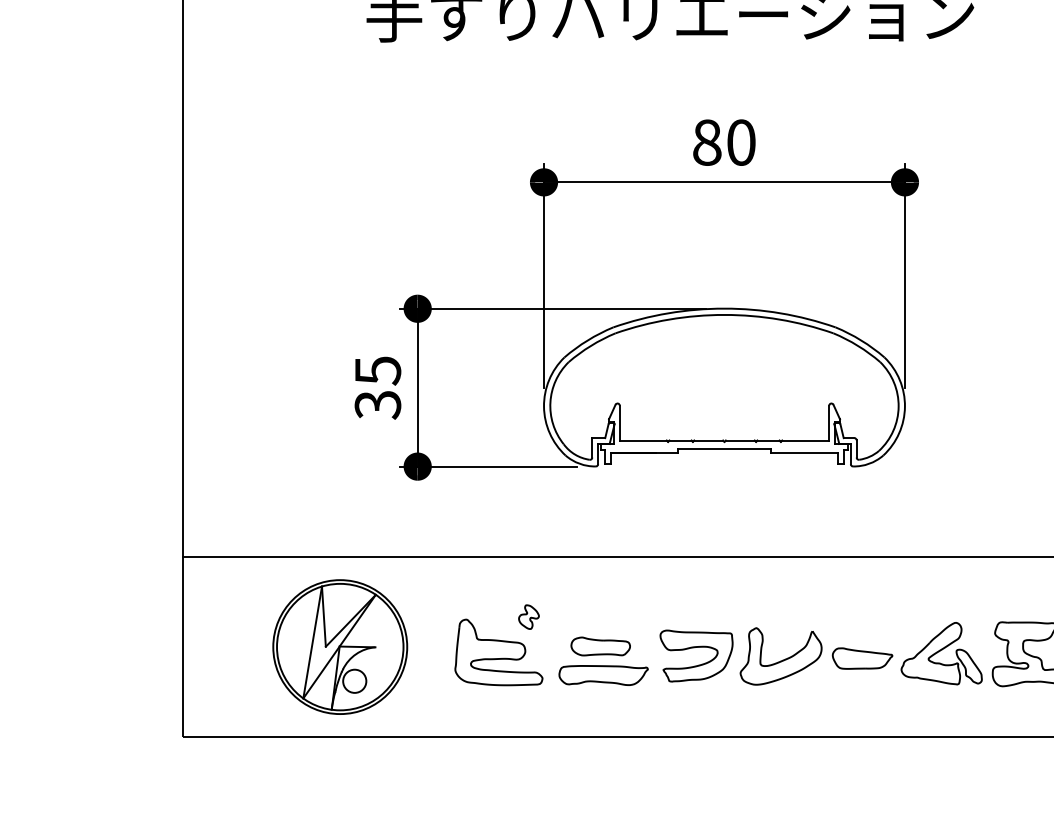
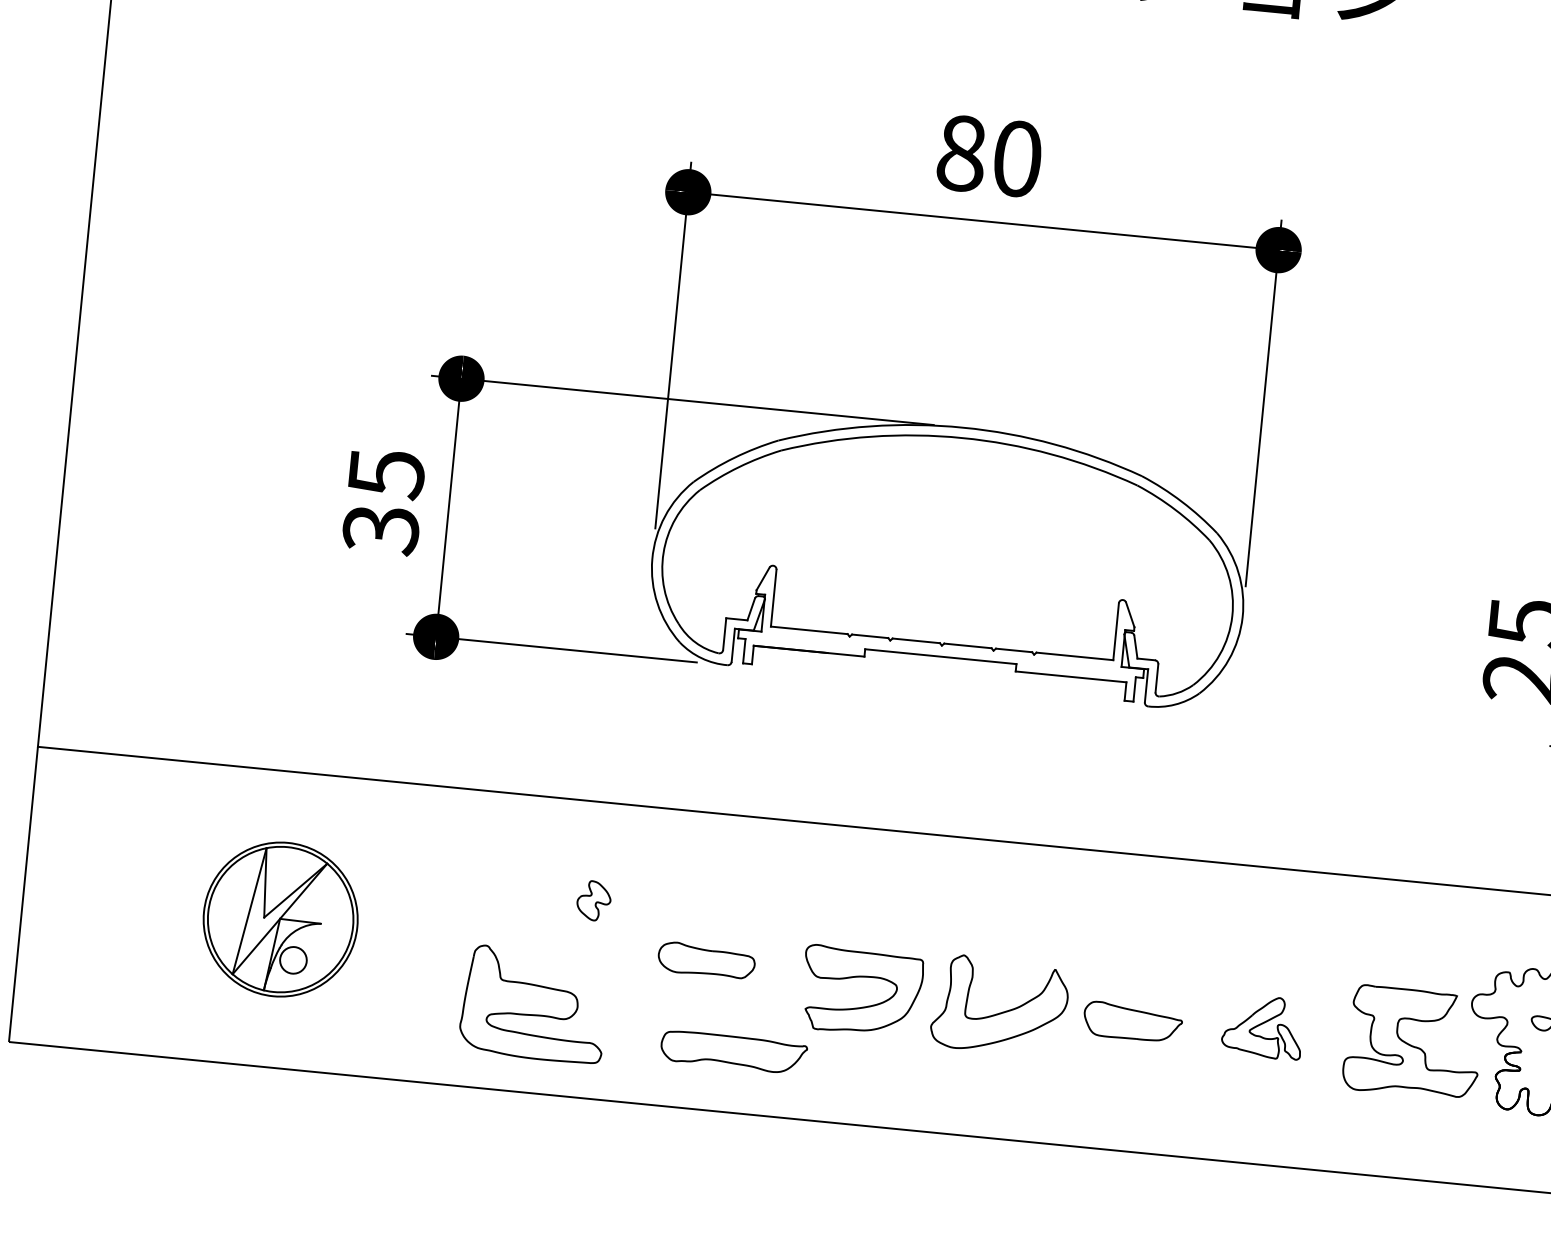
part: (340, 646) -> (281, 918), size x0.7
part: (941, 653) -> (1262, 1026), size x0.6
curve: (498, 658) -> (532, 1014), moved
part: (603, 675) -> (733, 1052), moved

